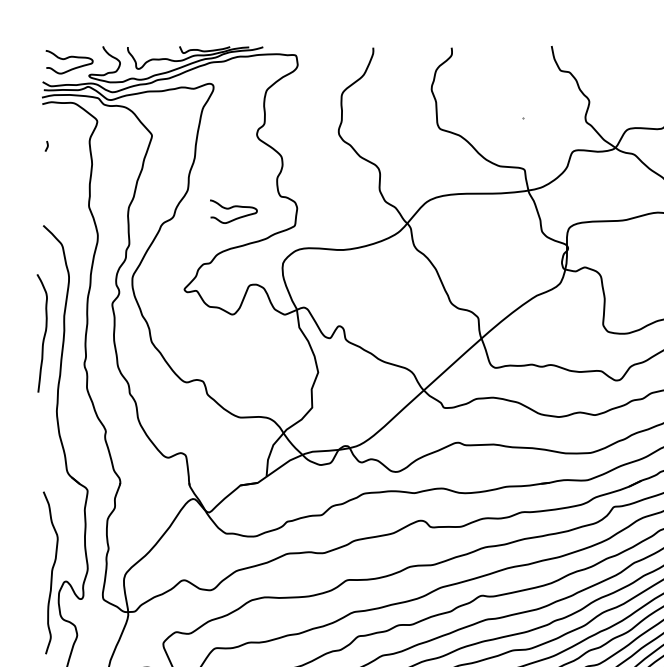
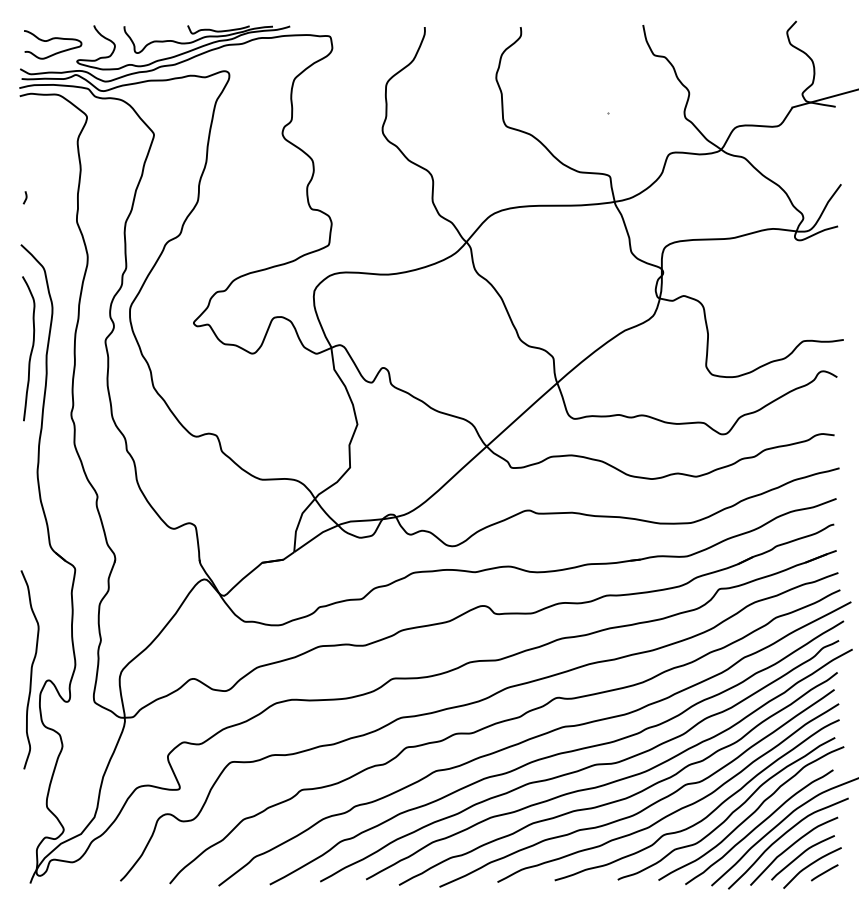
curve: (47, 146) -> (25, 197), moved
curve: (232, 208) -> (252, 223), removed
curve: (44, 333) -> (31, 348), moved

